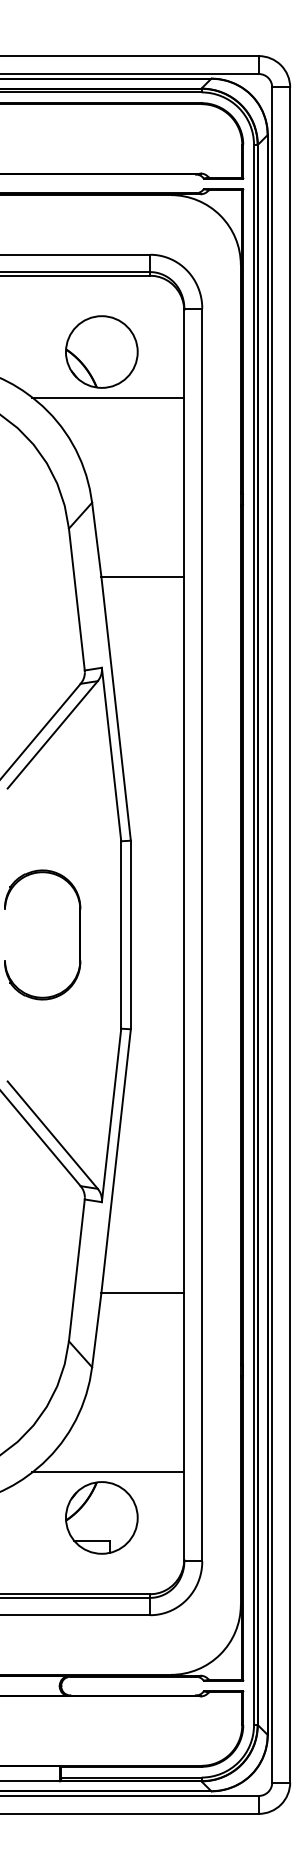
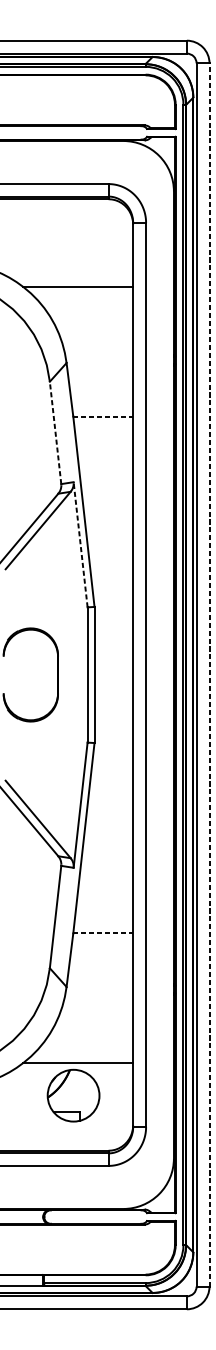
part: (101, 351) -> (73, 253), removed
line: (143, 576) -> (103, 416), solid -> dashed
line: (76, 599) -> (55, 432), solid -> dashed
line: (111, 754) -> (80, 544), solid -> dashed
line: (290, 934) -> (209, 674), solid -> dashed
line: (143, 1293) -> (103, 933), solid -> dashed

